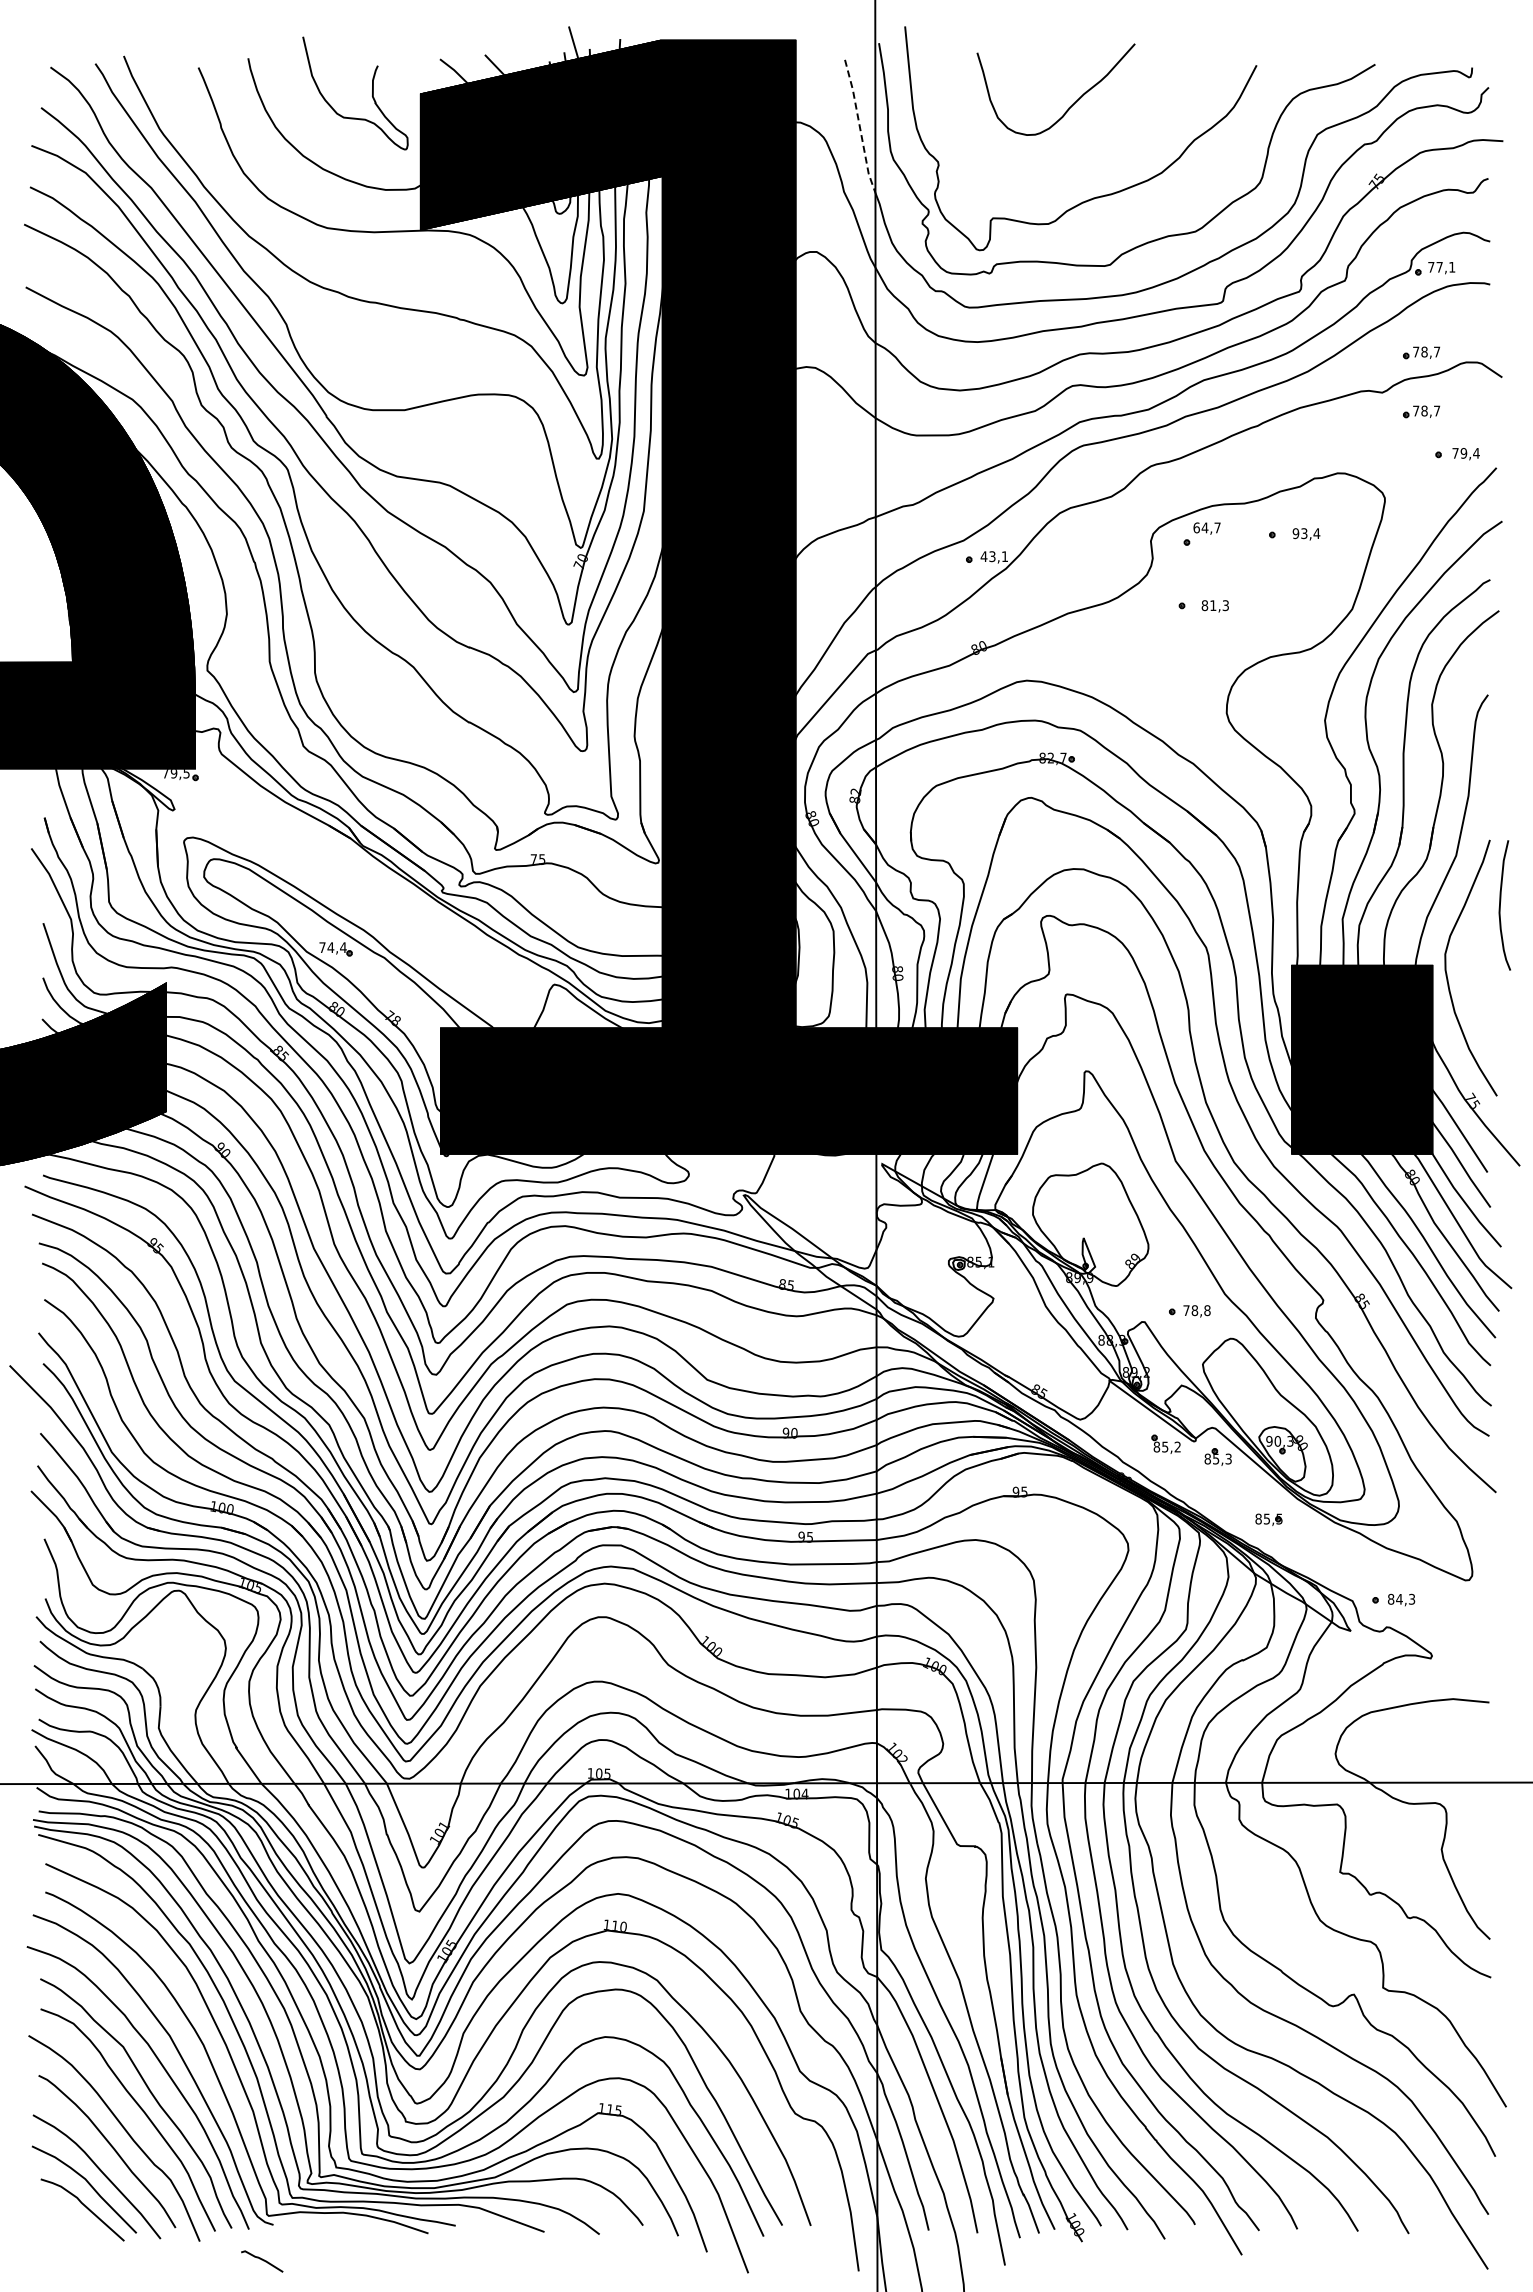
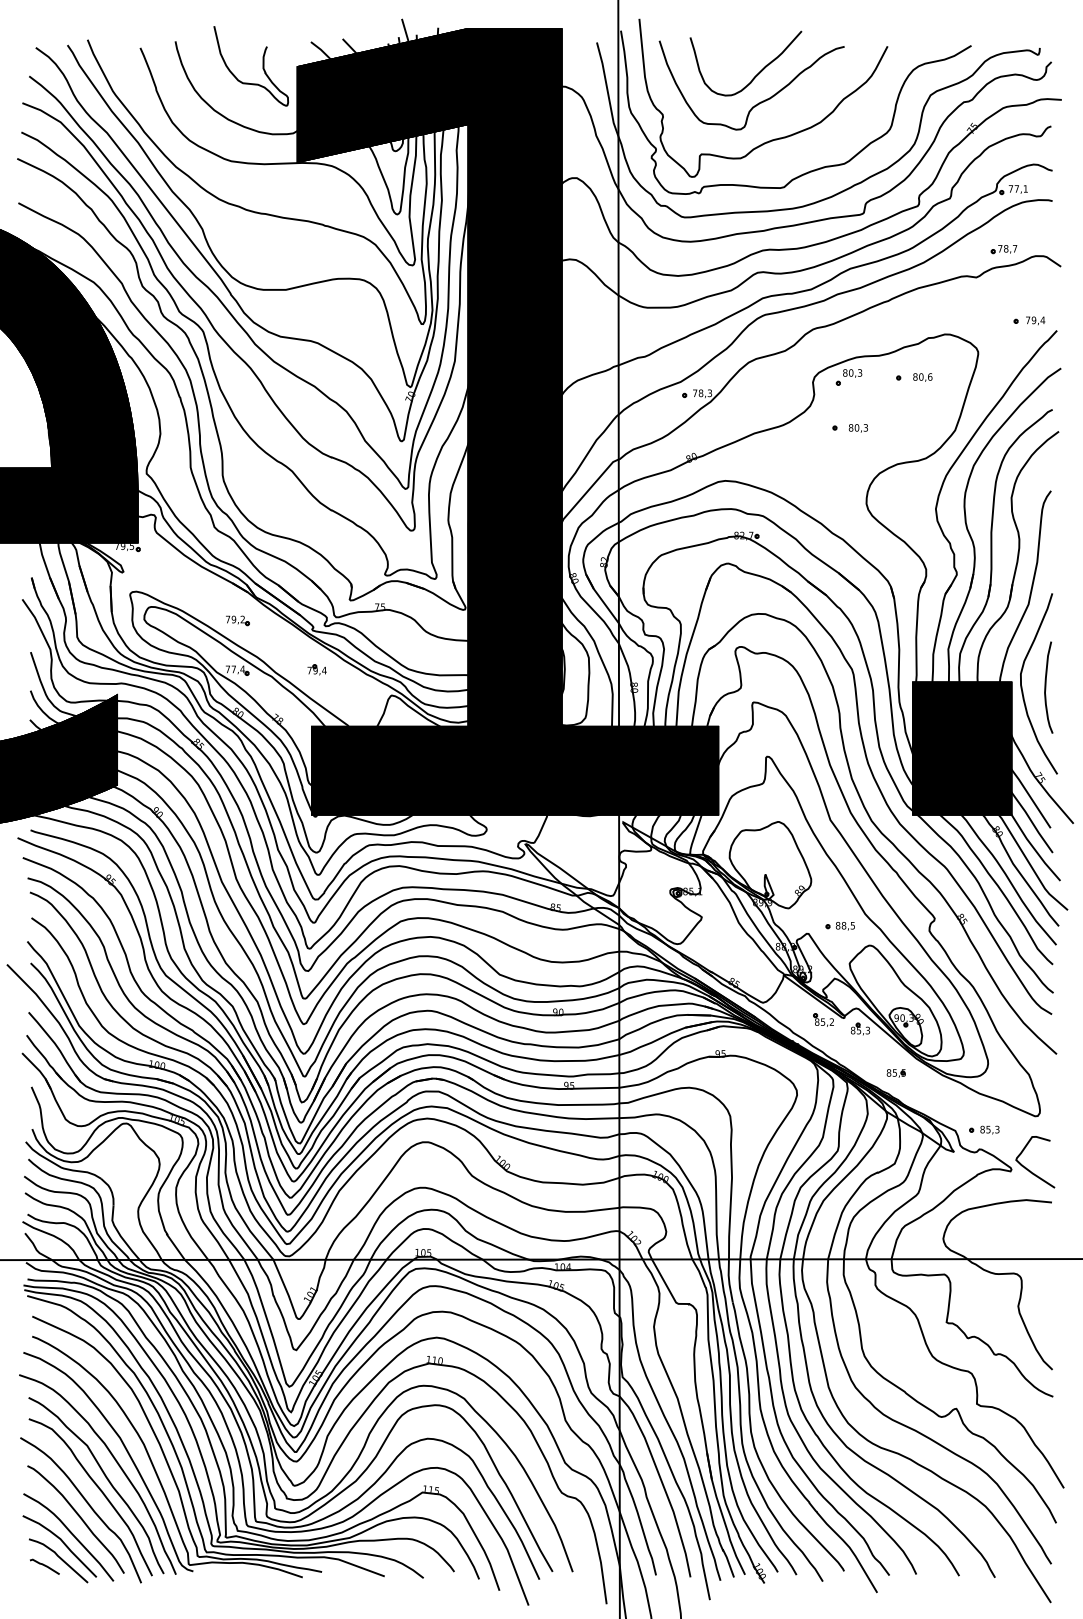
line: (859, 126) -> (607, 89), dashed -> solid
curve: (1075, 144) -> (759, 102), added
part: (1421, 411) -> (1004, 290), removed
text: (1206, 527) -> (852, 372), 64,7 -> 80,3
text: (1306, 533) -> (922, 376), 93,4 -> 80,6
text: (994, 556) -> (702, 393), 43,1 -> 78,3
text: (1213, 605) -> (857, 427), 81,3 -> 80,3
part: (336, 878) -> (237, 620), added
curve: (1500, 905) -> (1045, 687), moved
text: (330, 947) -> (233, 669), 74,4 -> 77,4
part: (448, 948) -> (316, 670), added
text: (1196, 1310) -> (845, 925), 78,8 -> 88,5
text: (1399, 1599) -> (988, 1129), 84,3 -> 85,3
curve: (1457, 1656) -> (1029, 1170), added
curve: (262, 2260) -> (45, 1566), moved

